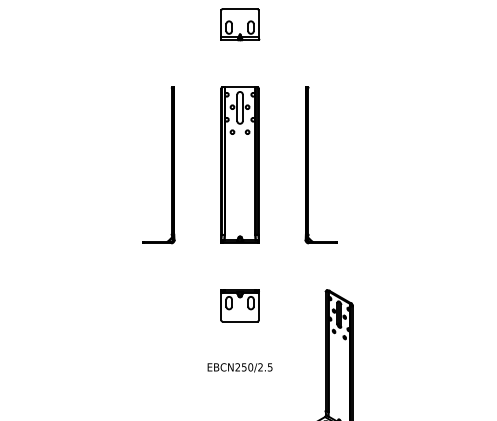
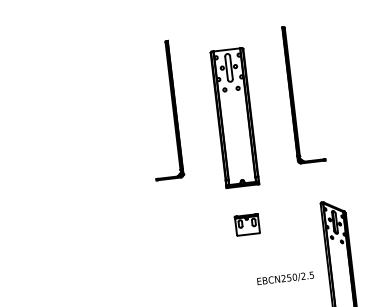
part: (239, 164) -> (234, 117), moved
part: (239, 305) -> (246, 224), size x0.7
text: (239, 367) -> (285, 278), moved

